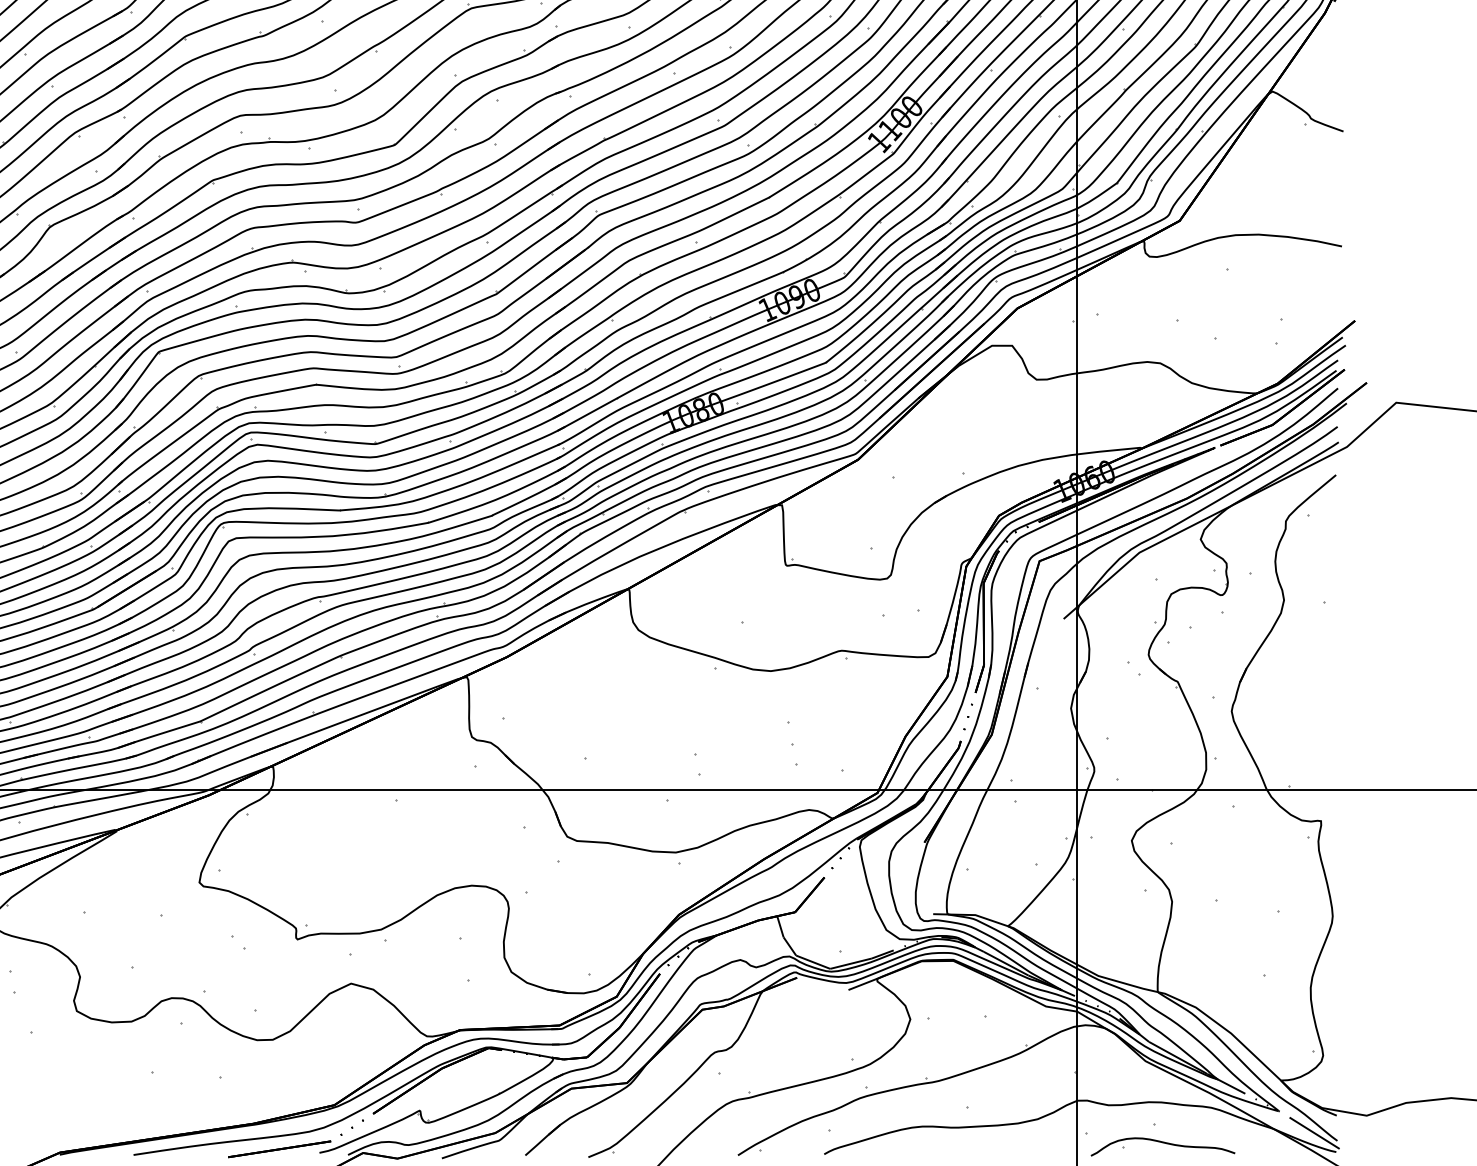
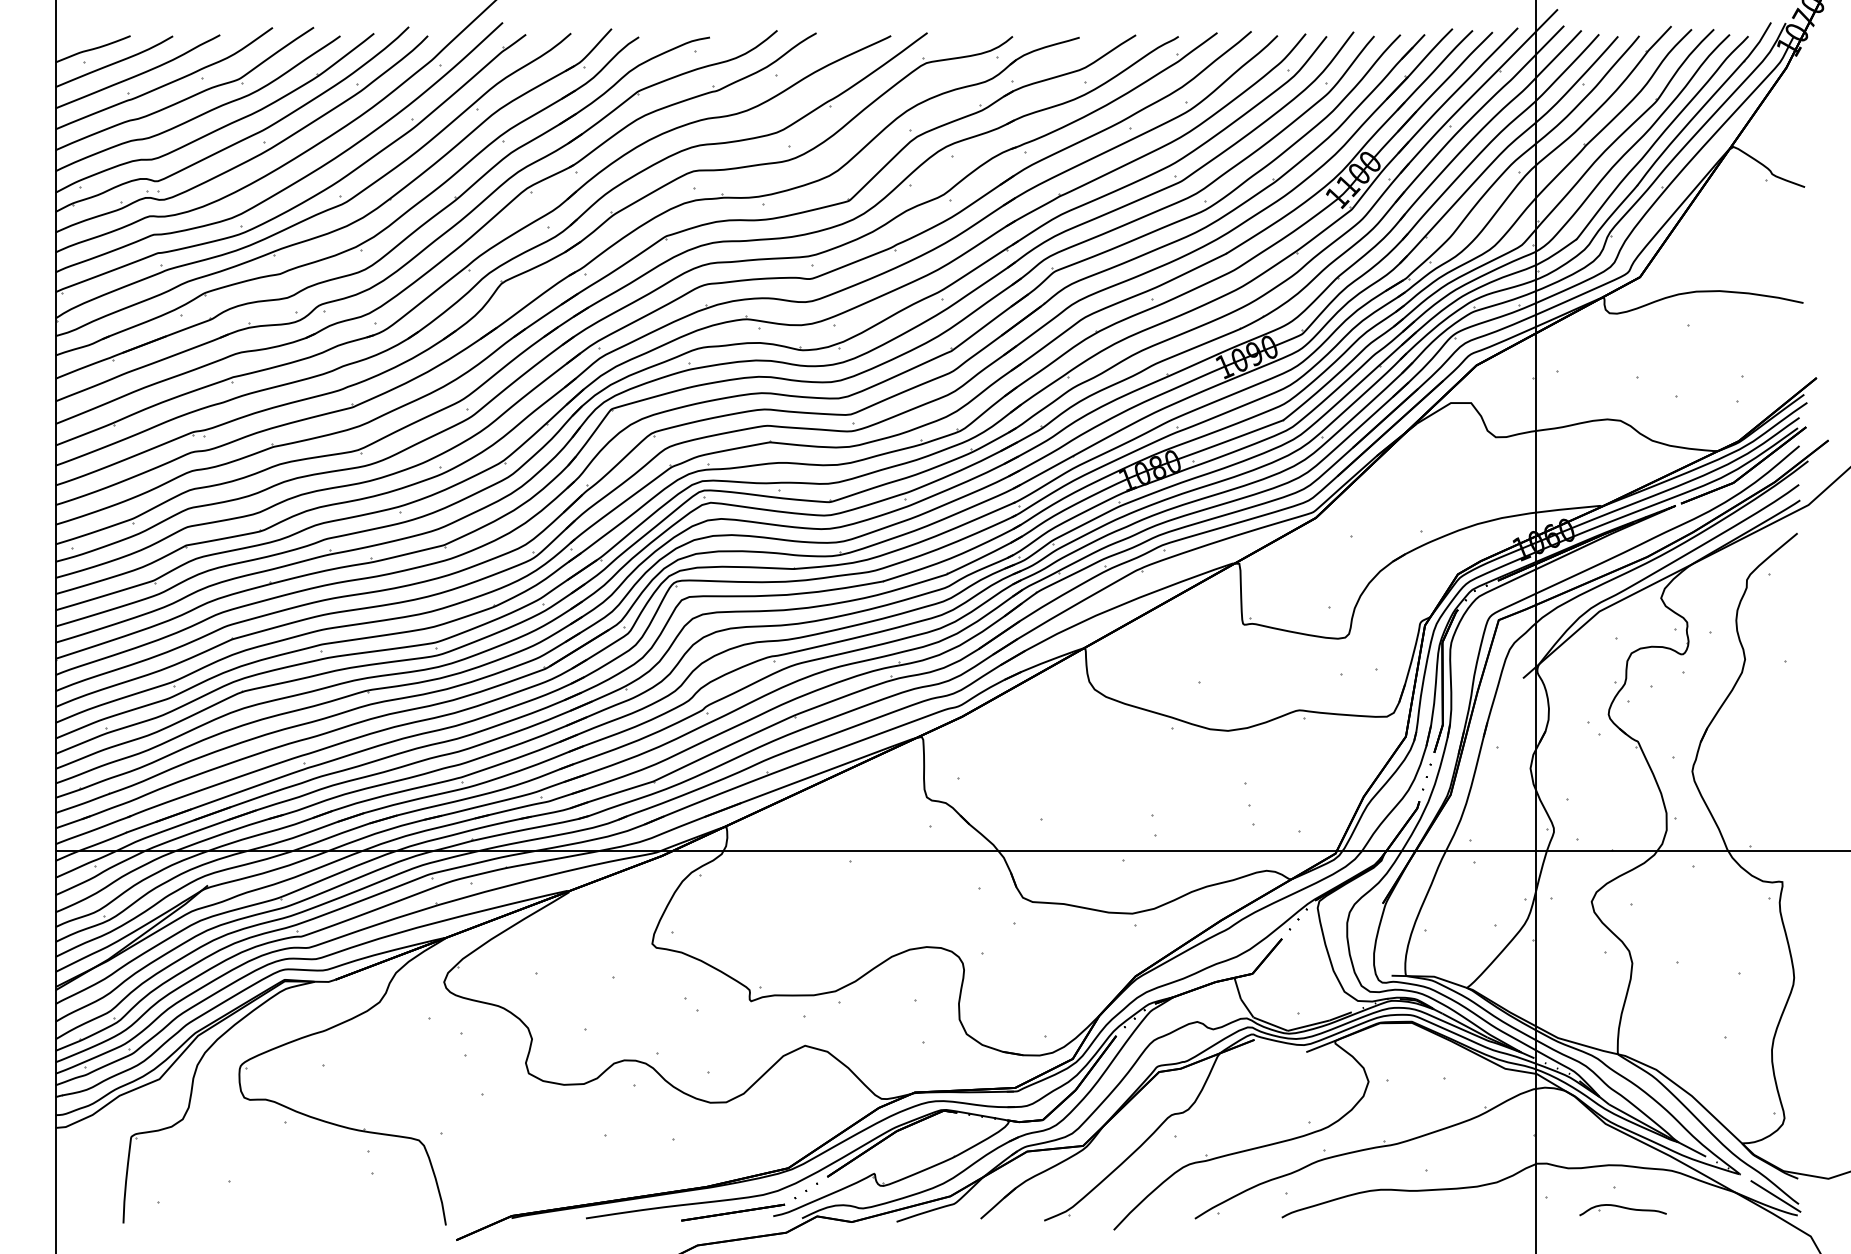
part: (1162, 1146) -> (1622, 1209), size x0.6

